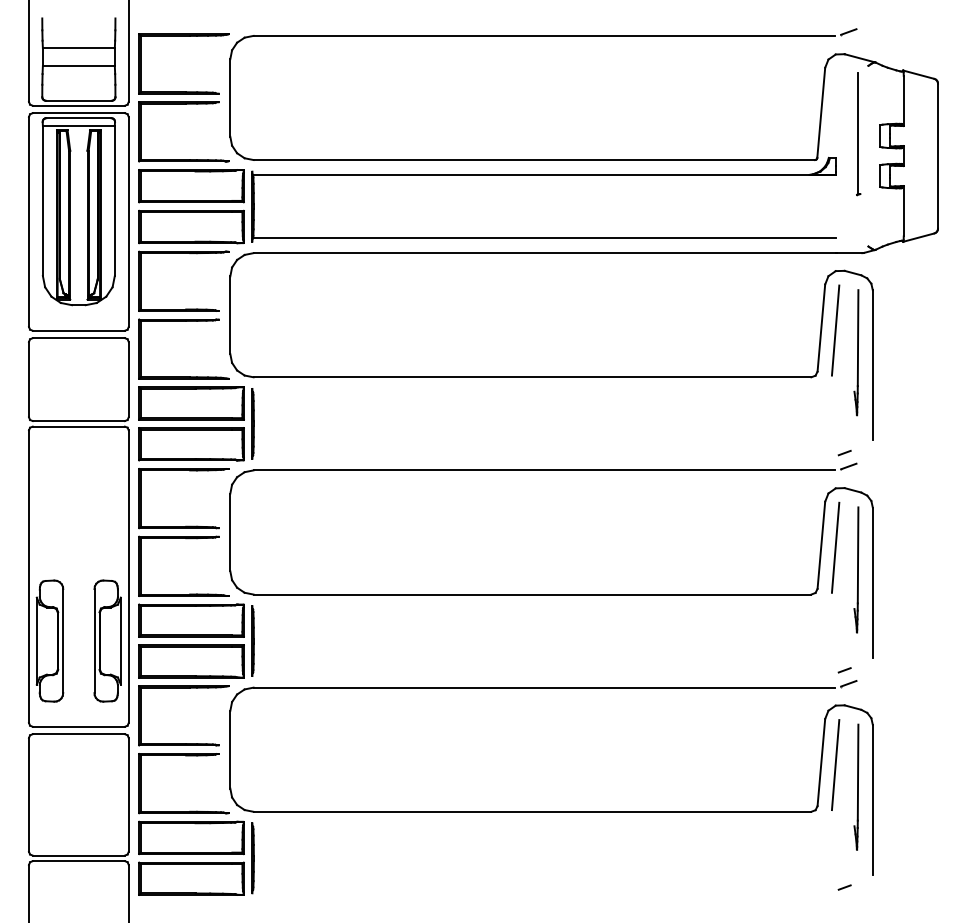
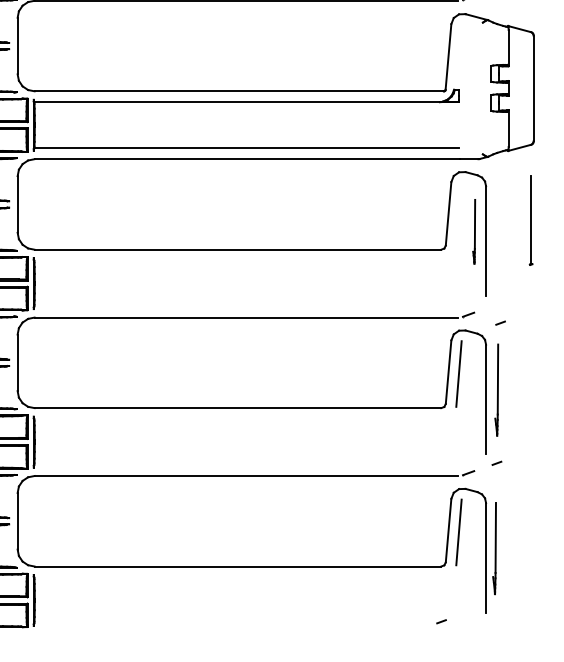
part: (858, 134) -> (531, 220), moved
line: (835, 330) -> (458, 215), removed
part: (856, 352) -> (474, 231), size x0.7
line: (844, 453) -> (500, 323), moved
part: (856, 569) -> (496, 389), moved
line: (844, 670) -> (496, 463), moved
part: (856, 786) -> (494, 548), moved
line: (844, 887) -> (441, 621), moved

